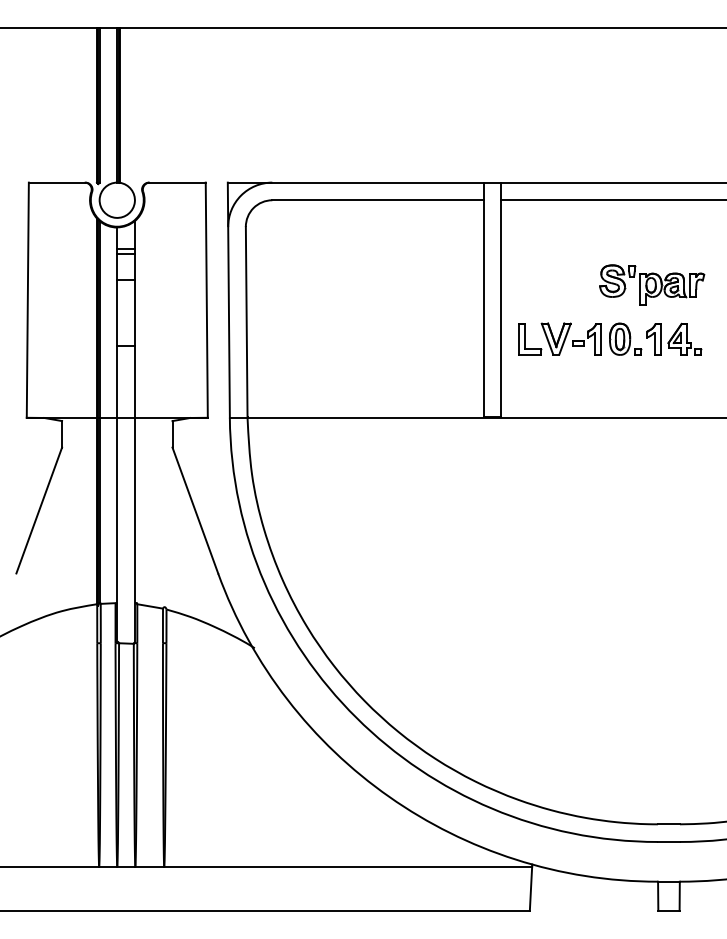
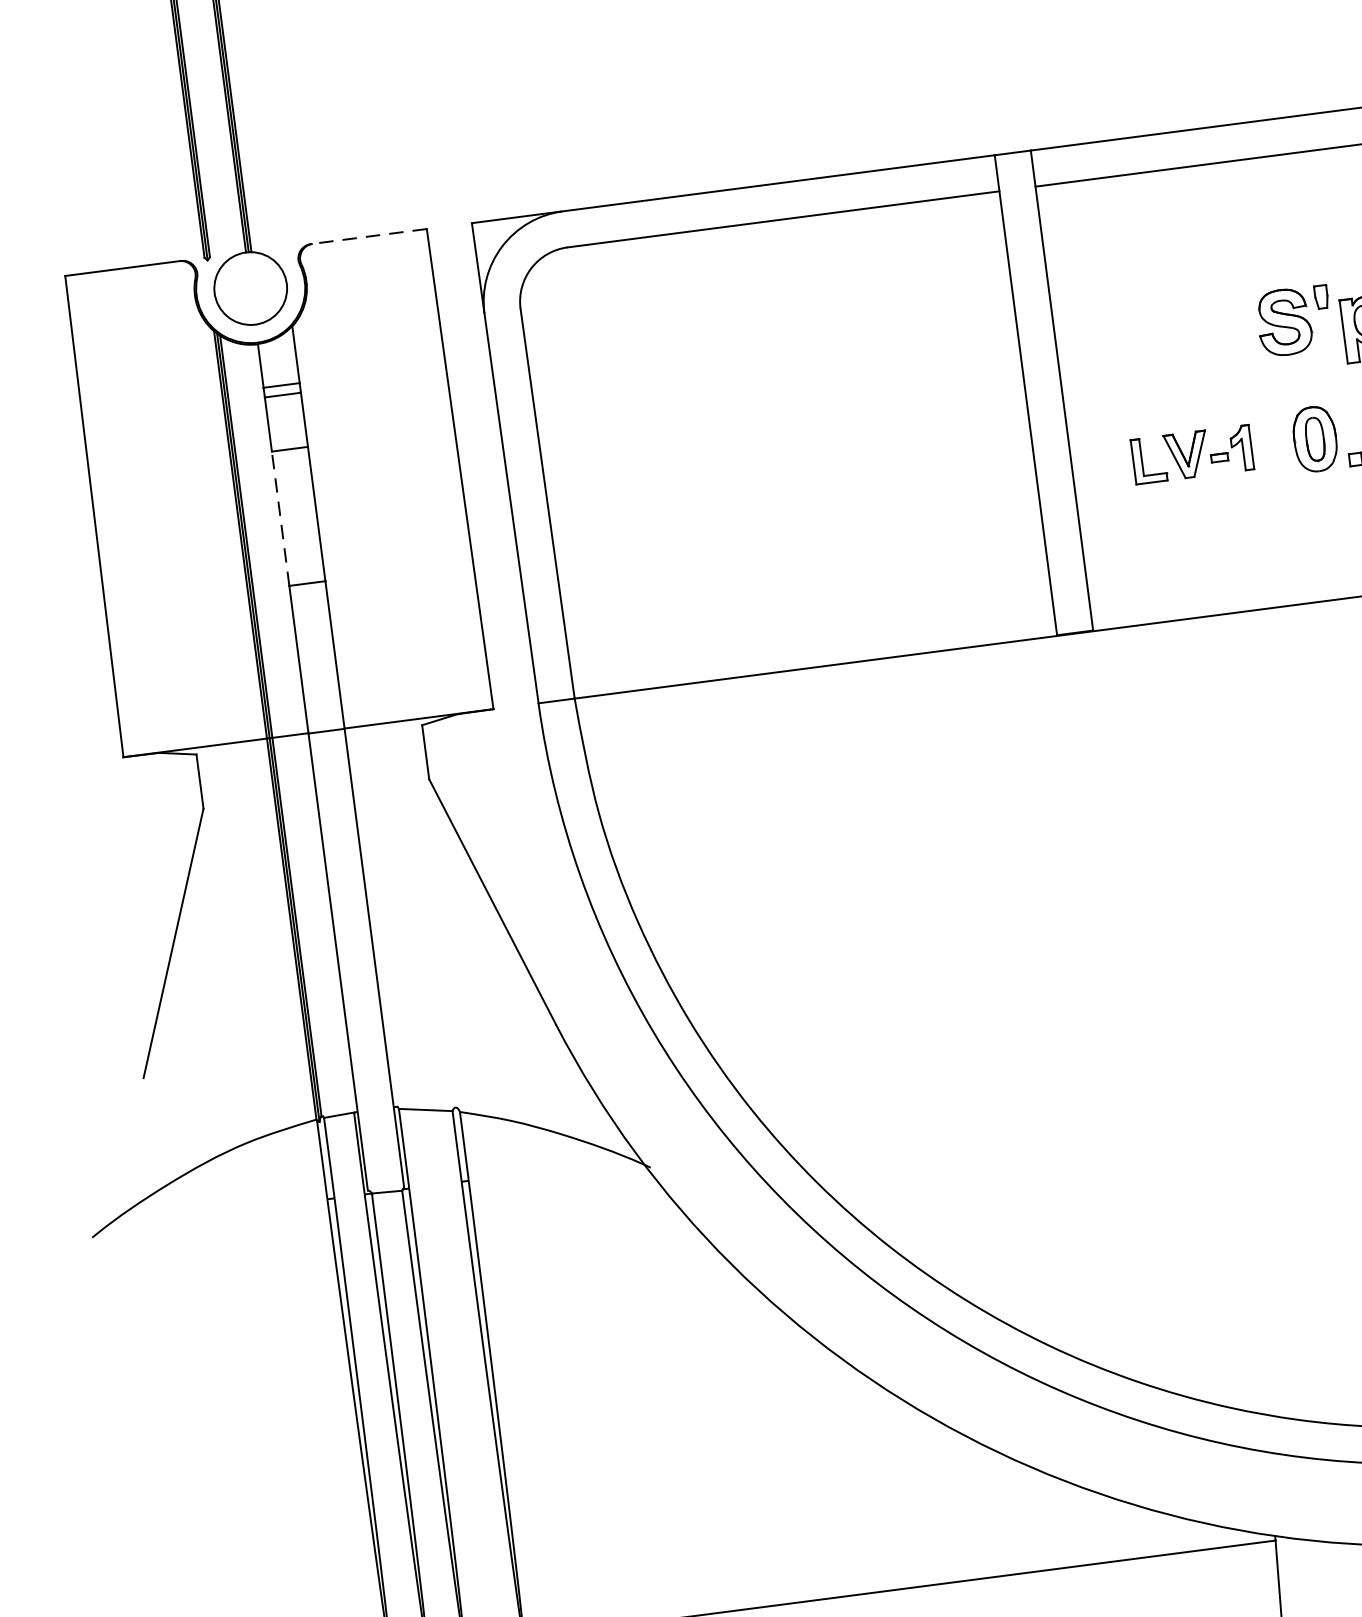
line: (176, 182) -> (367, 236), solid -> dashed
line: (117, 312) -> (280, 517), solid -> dashed
part: (559, 338) -> (1191, 453), size x0.7

